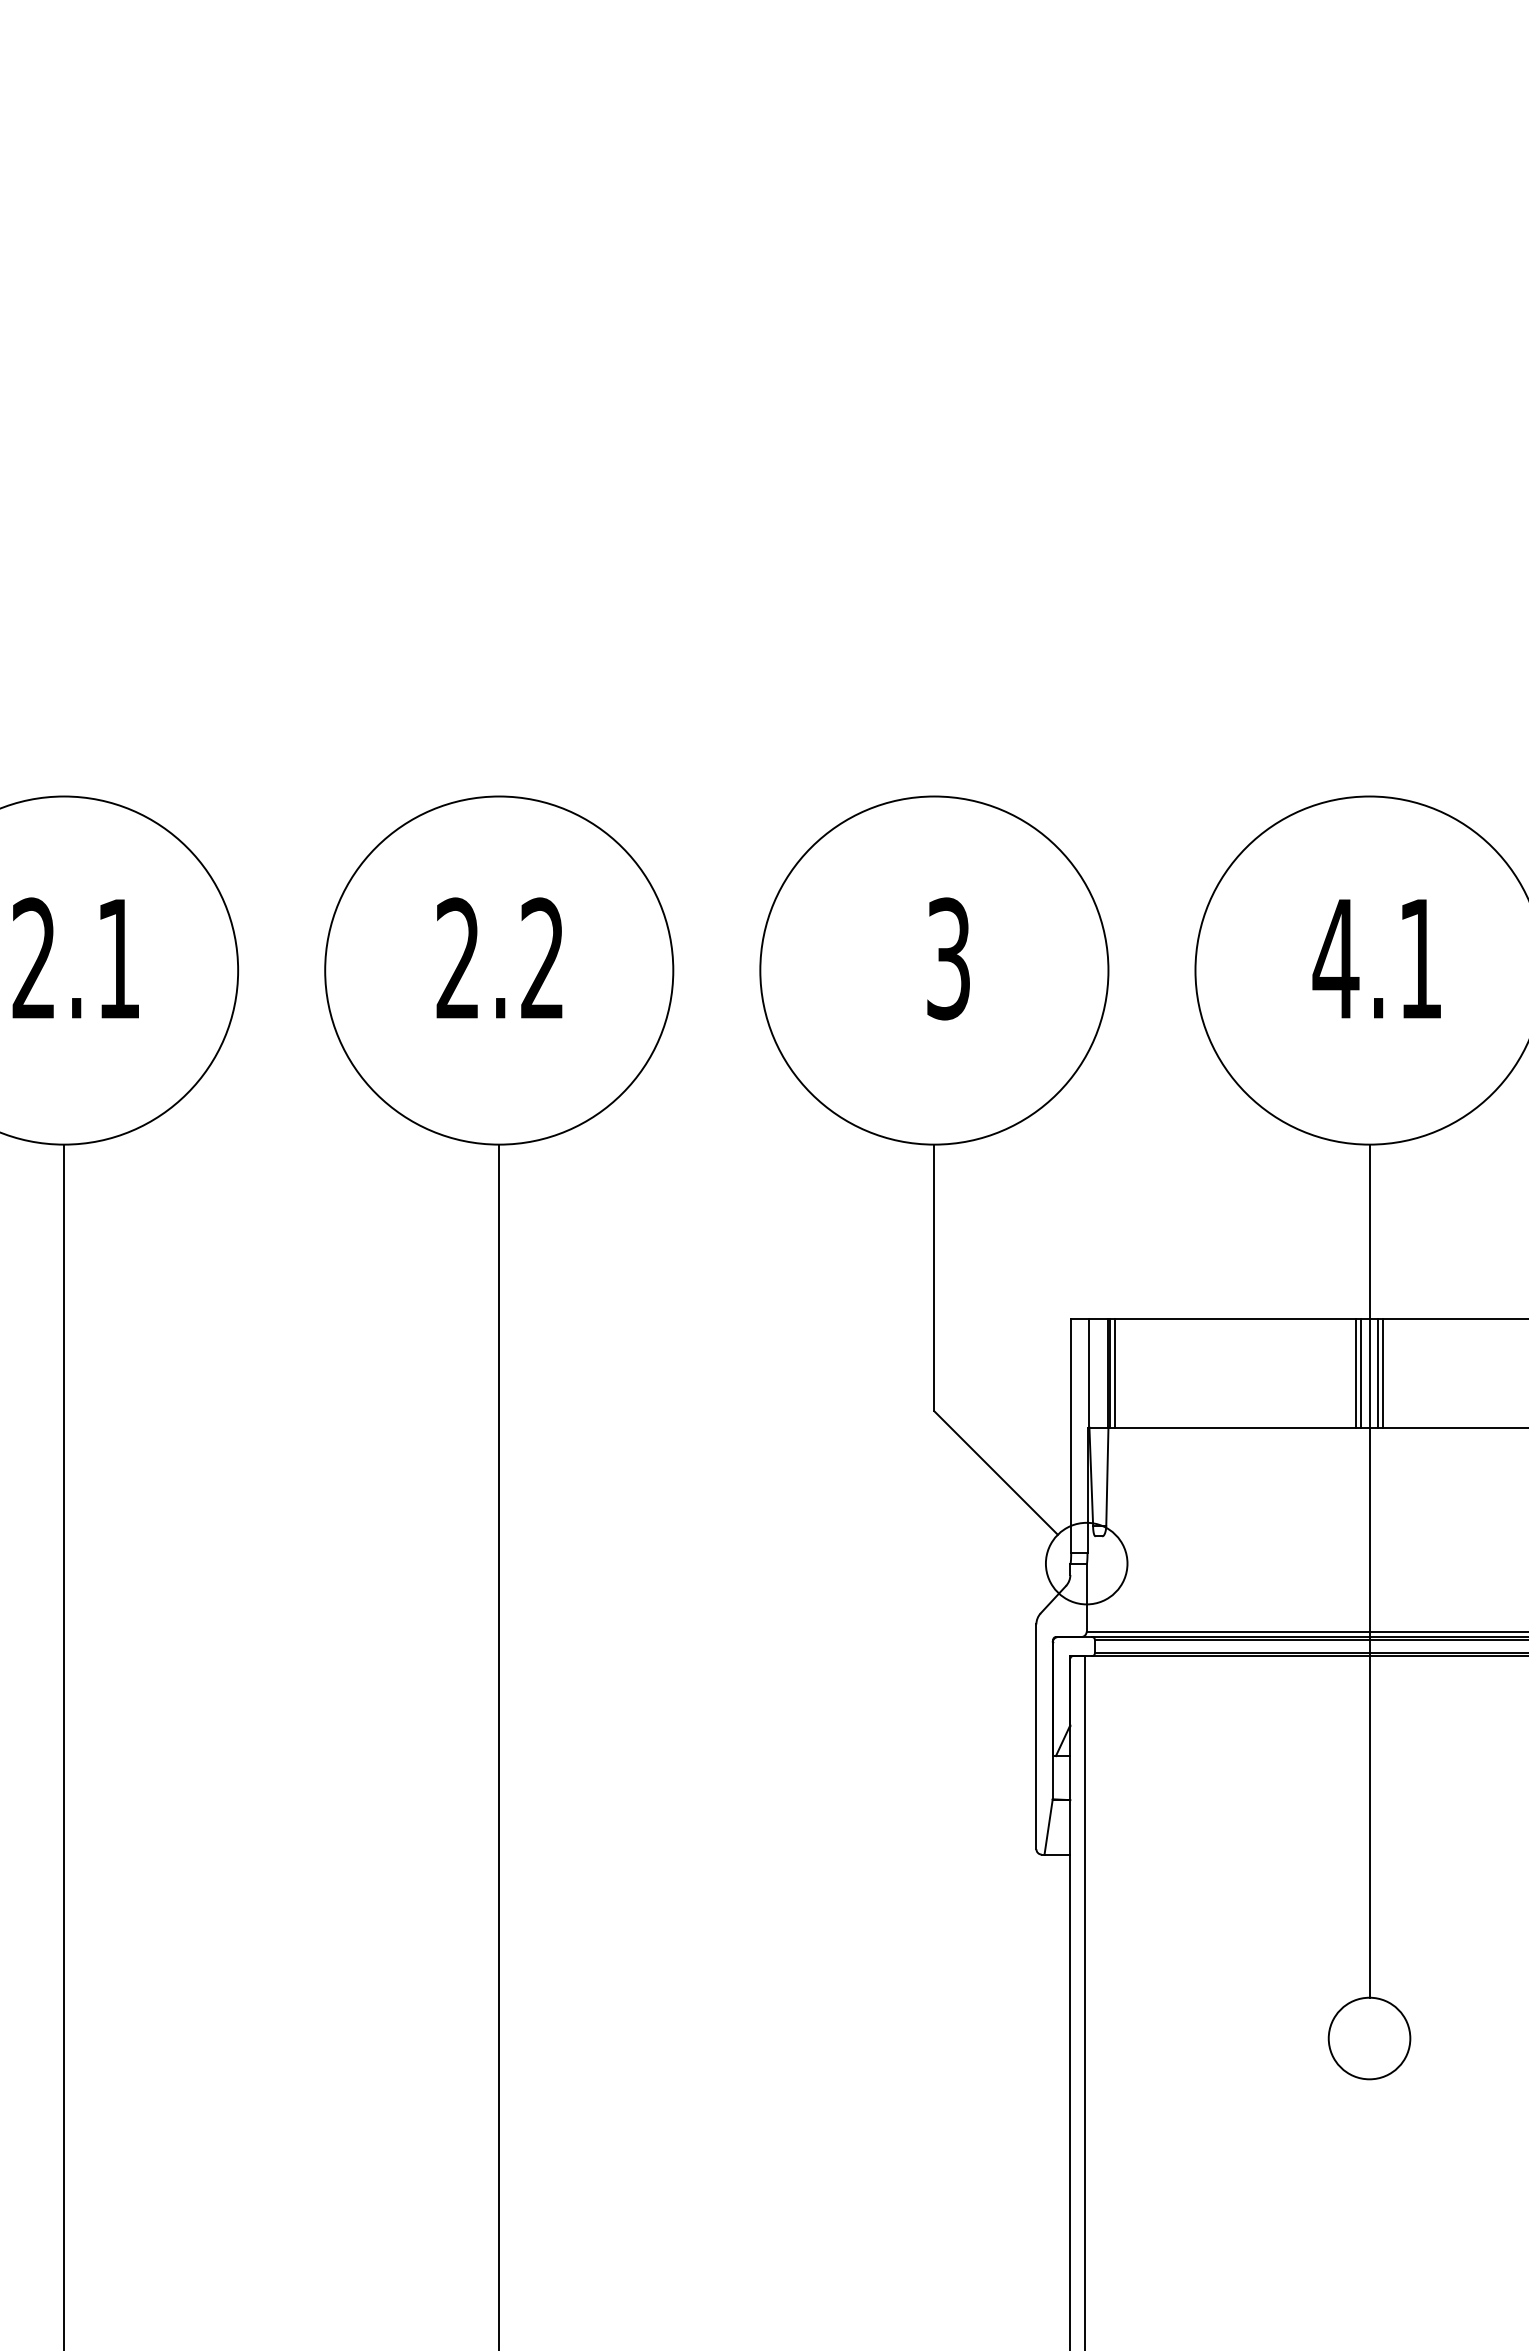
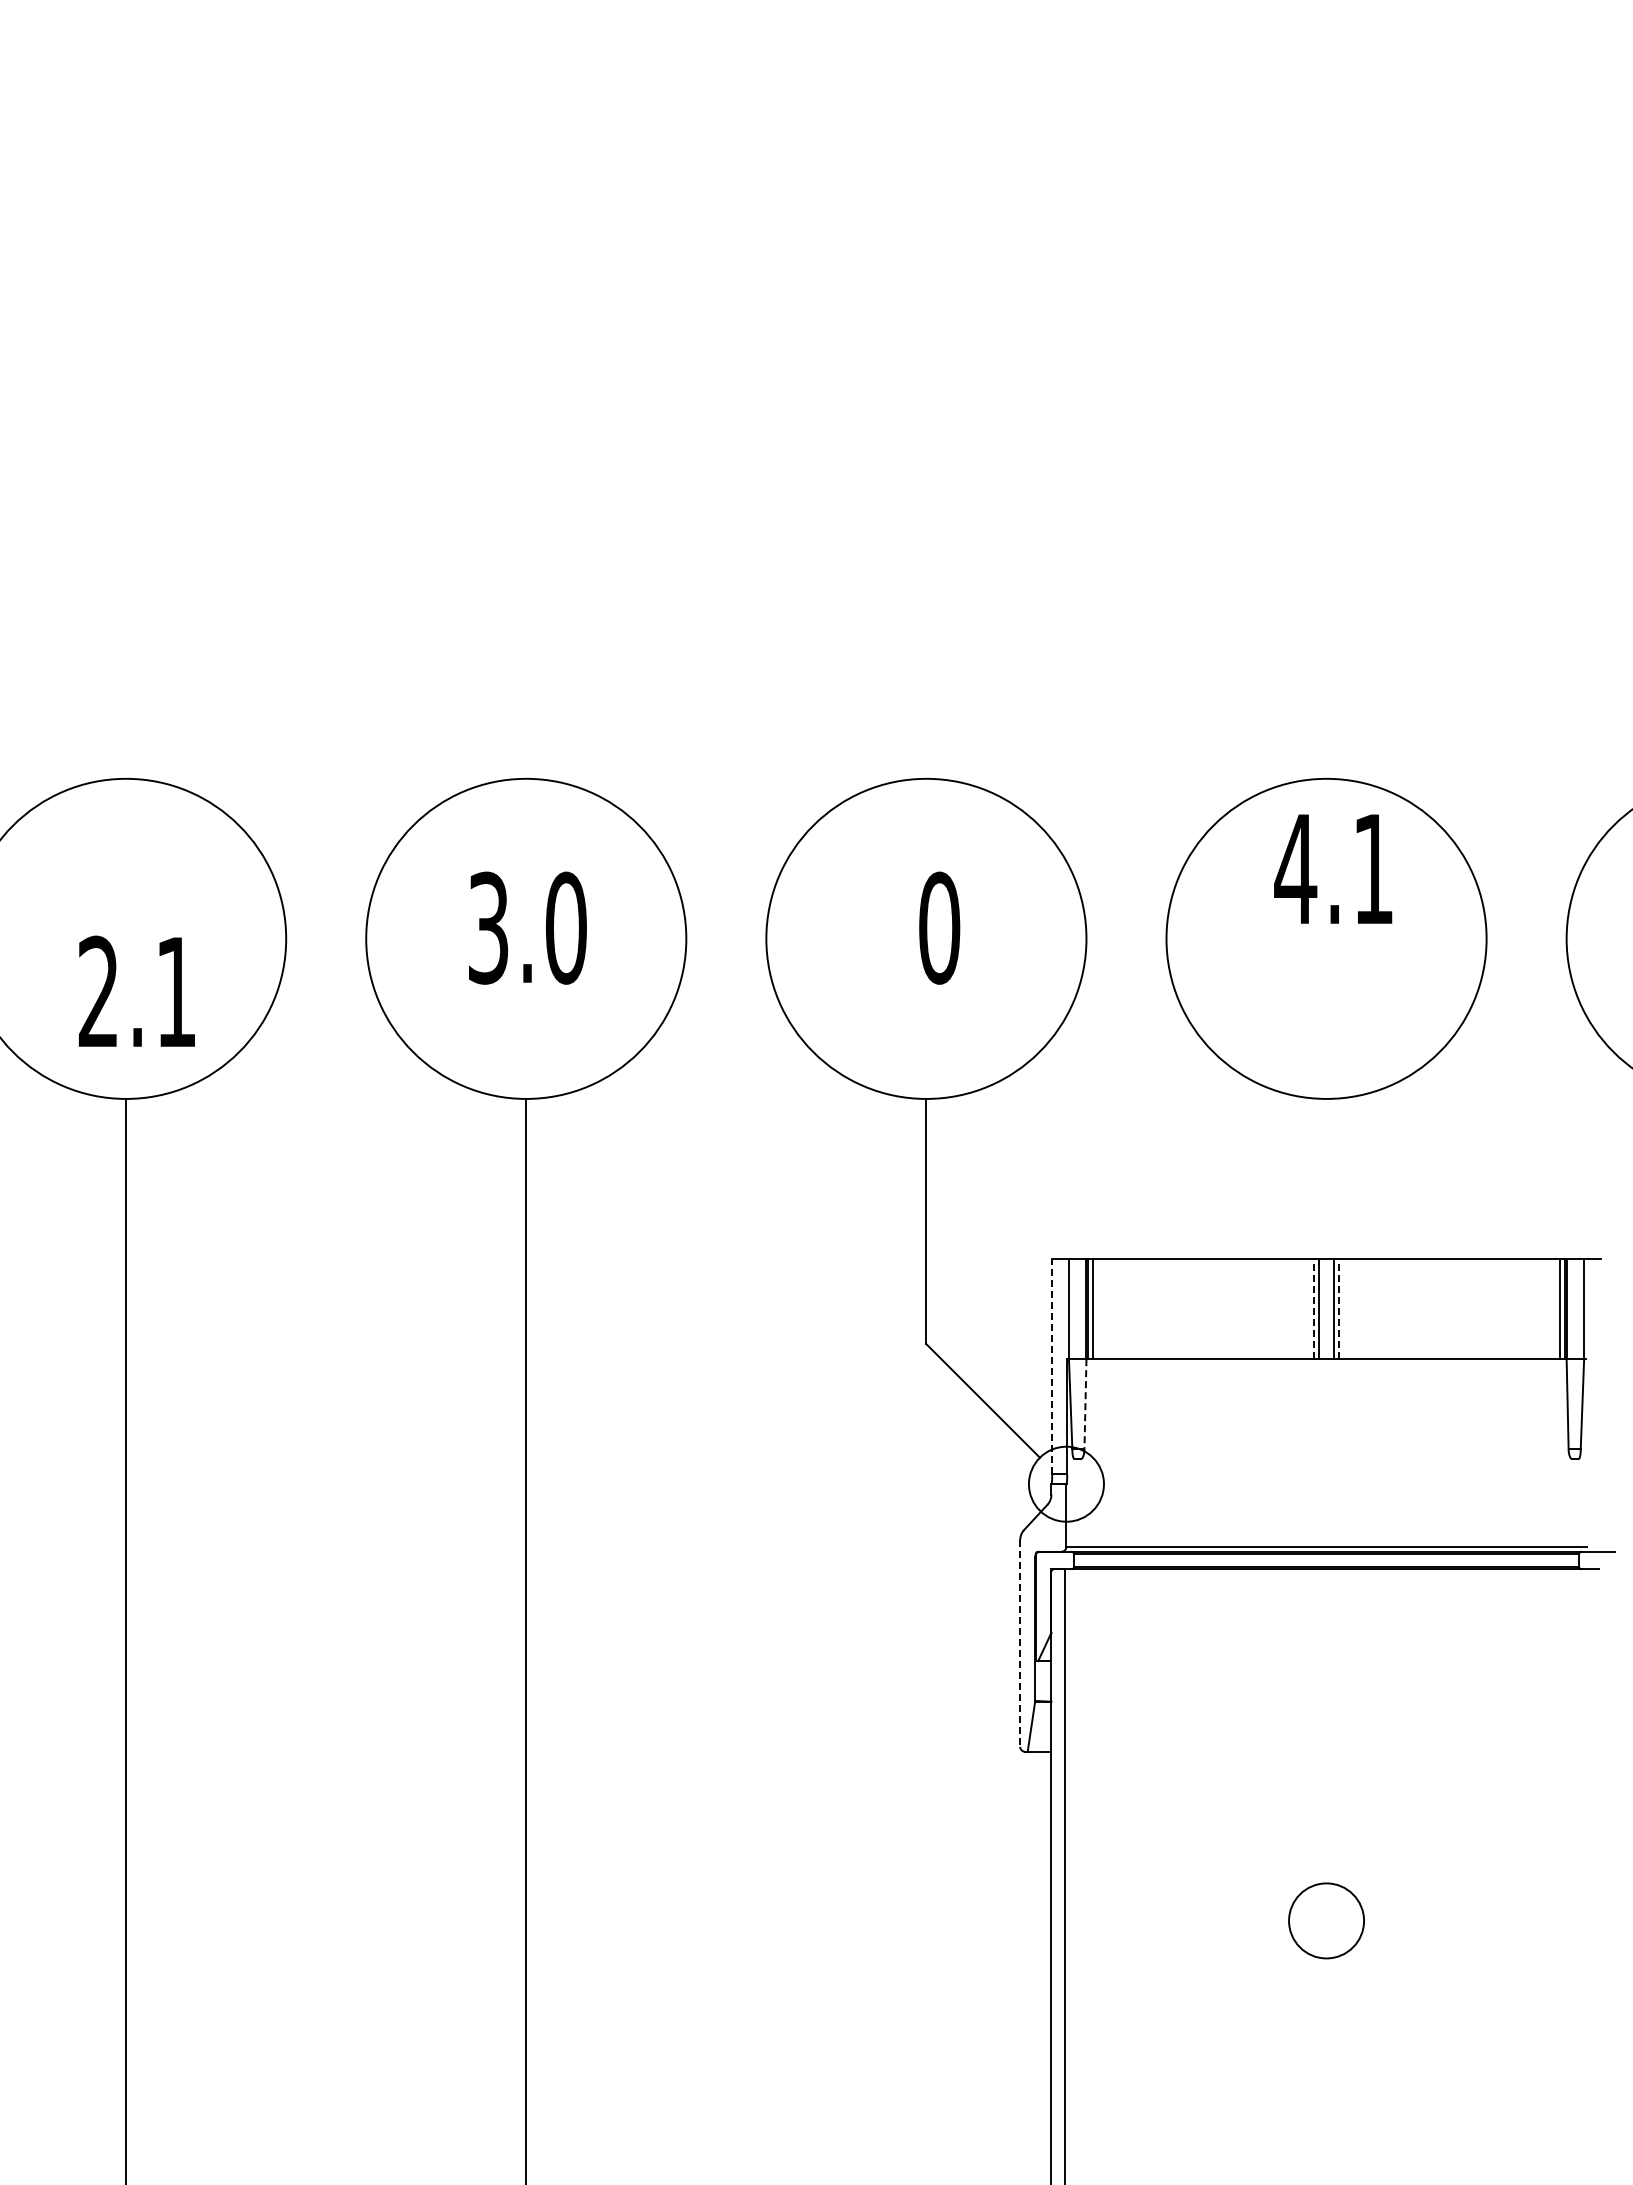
text: (75, 957) -> (136, 990), moved
text: (500, 958) -> (527, 927), 2.2 -> 3.0
text: (948, 958) -> (939, 927), 3 -> 0
text: (1377, 958) -> (1333, 868), moved
line: (1356, 1372) -> (1314, 1308), solid -> dashed
line: (1383, 1372) -> (1339, 1308), solid -> dashed
line: (1071, 1435) -> (1052, 1366), solid -> dashed
line: (1107, 1476) -> (1085, 1404), solid -> dashed
line: (1369, 1570) -> (1326, 1490), removed
line: (1036, 1736) -> (1020, 1643), solid -> dashed

